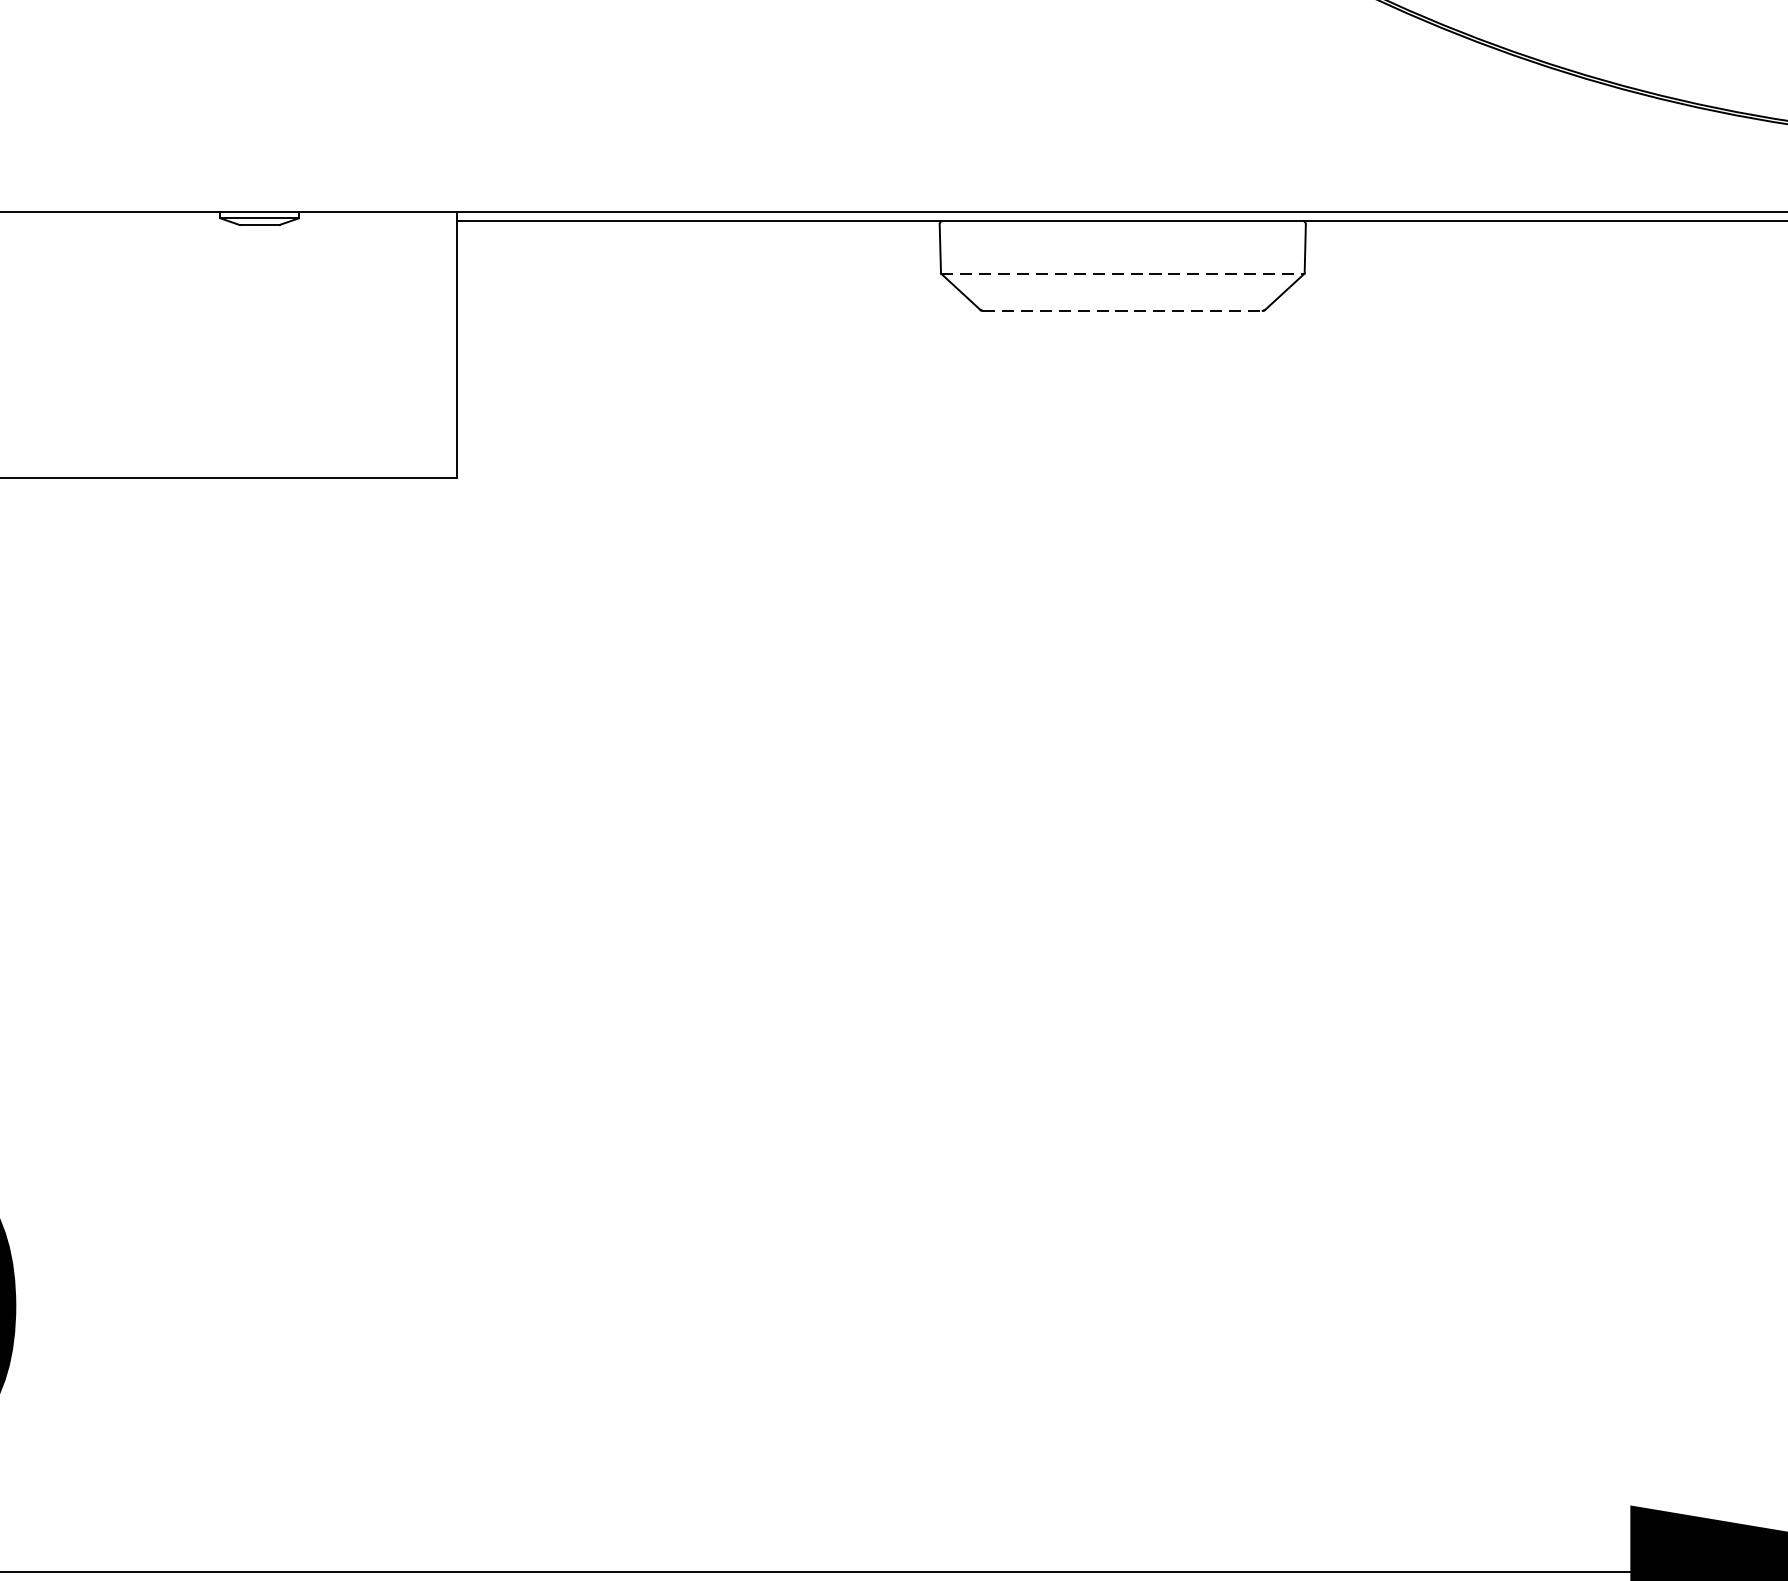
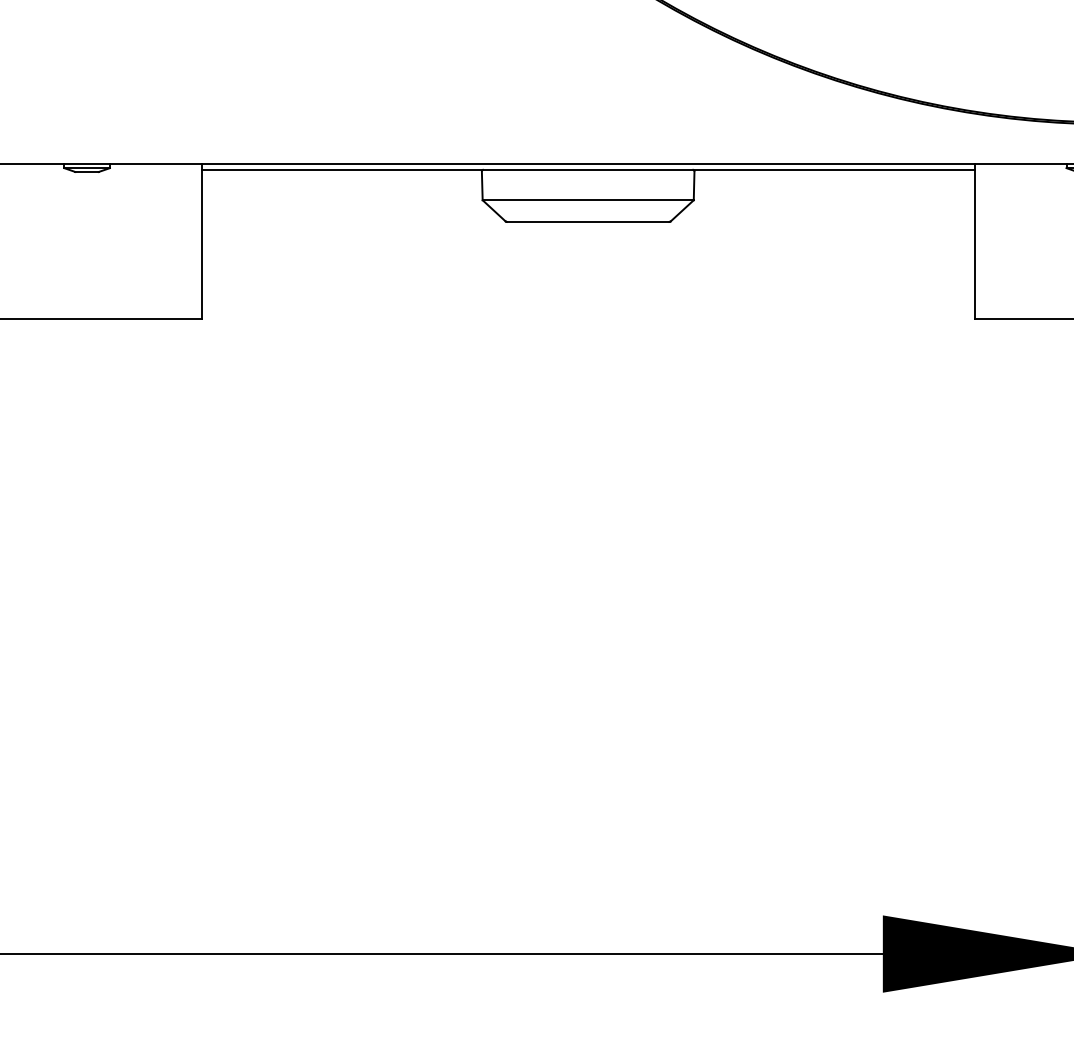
line: (1123, 274) -> (588, 200), dashed -> solid
line: (1123, 310) -> (588, 221), dashed -> solid

